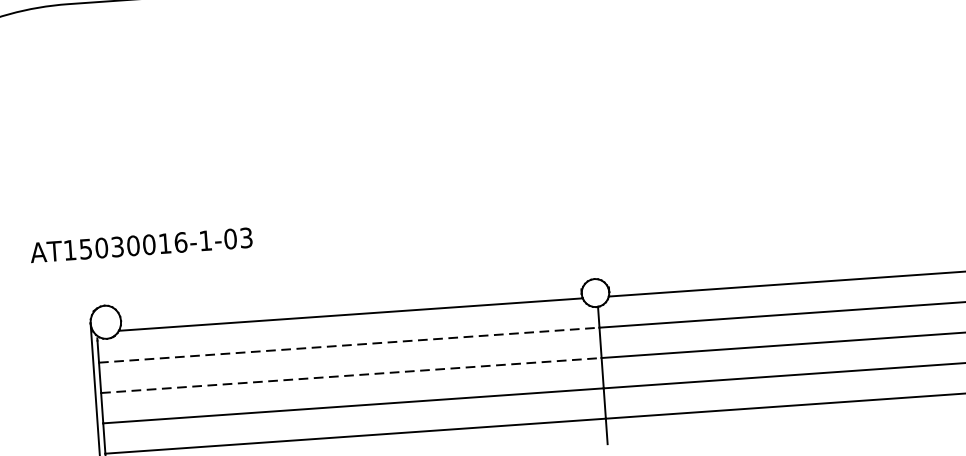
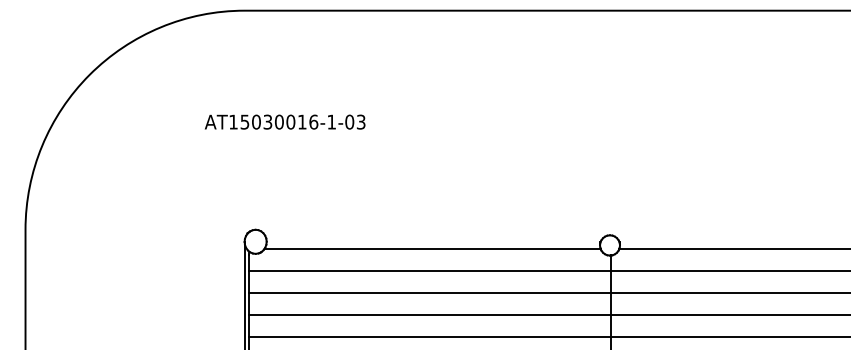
text: (140, 244) -> (284, 121), moved
line: (350, 344) -> (430, 270), dashed -> solid
line: (352, 375) -> (430, 292), dashed -> solid

